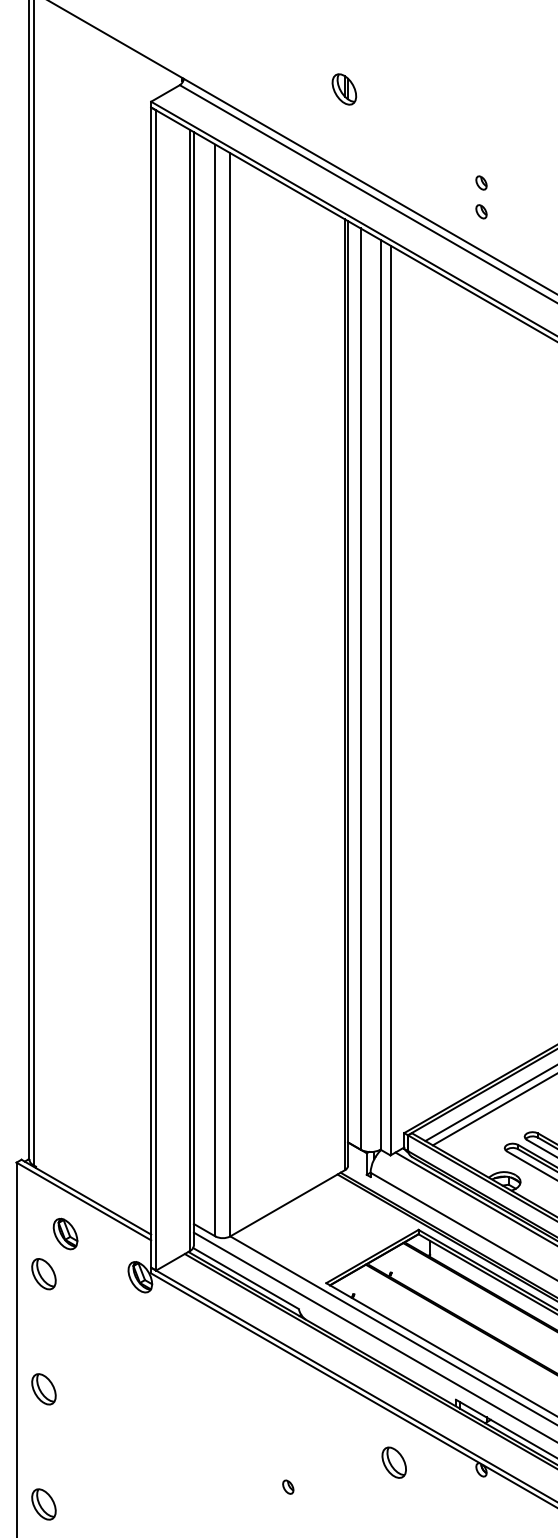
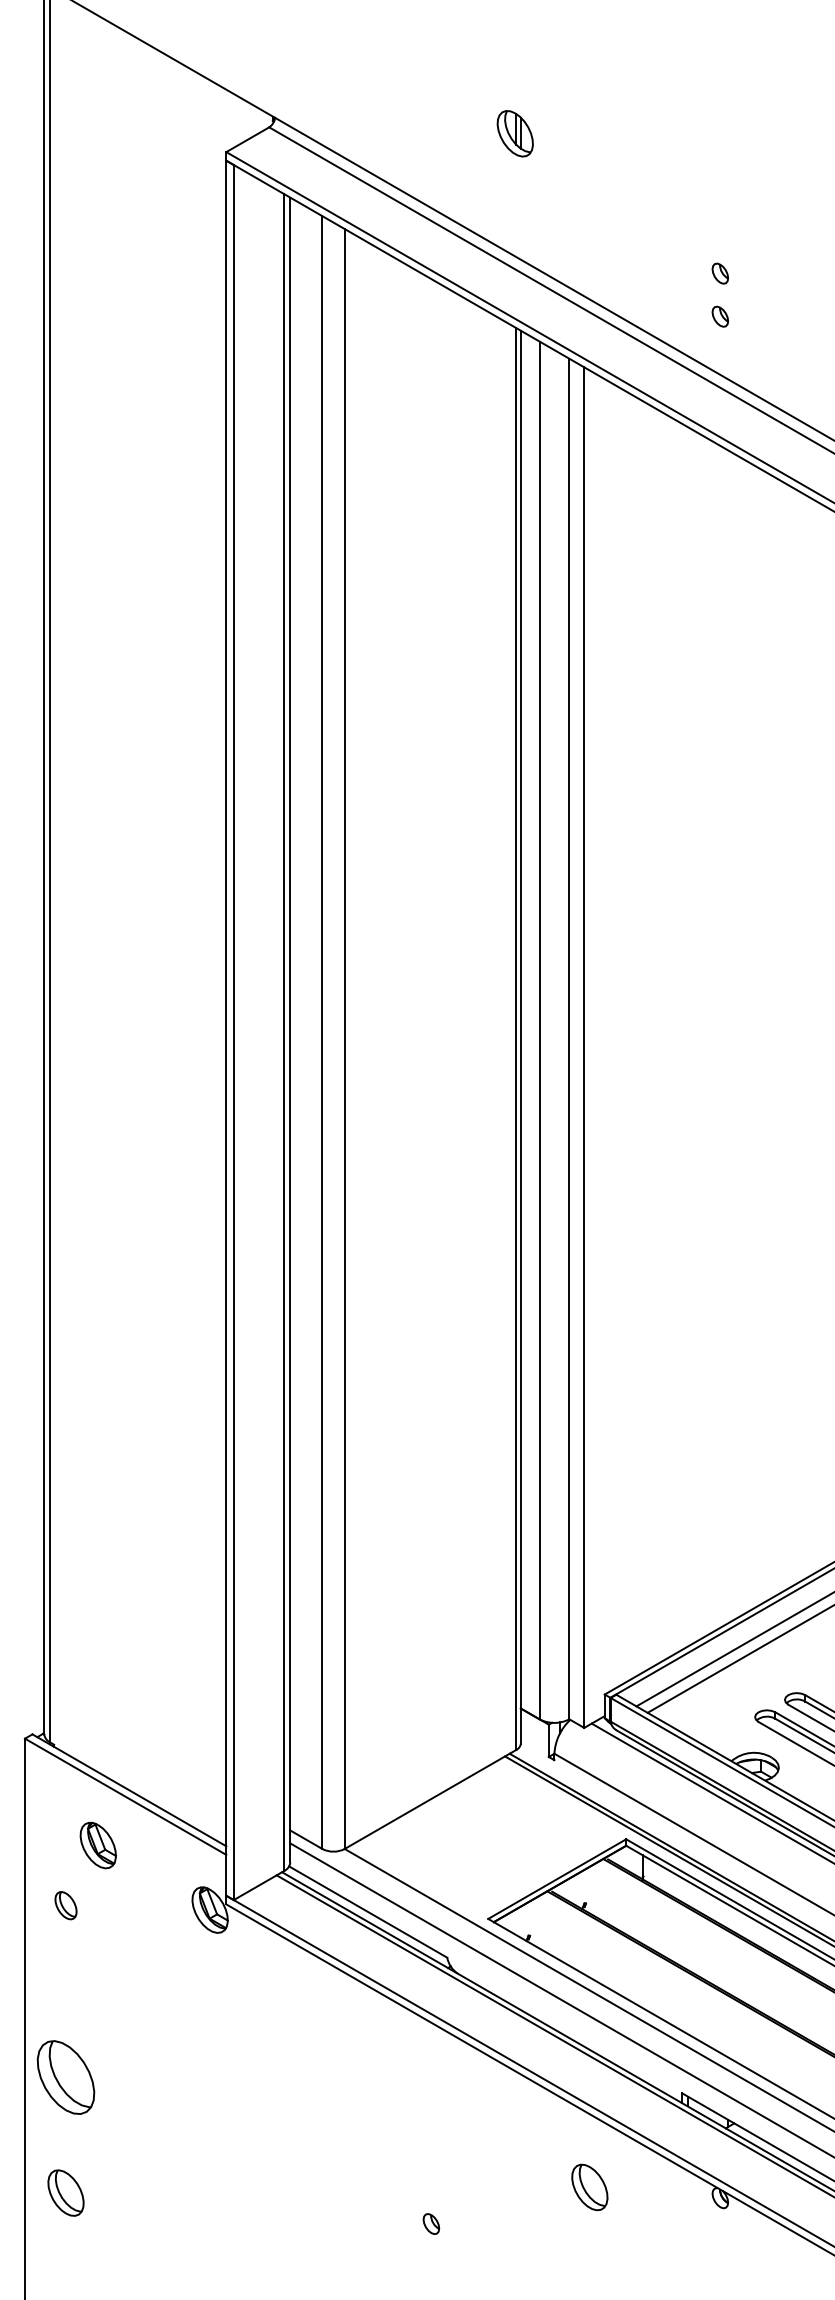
part: (43, 1274) -> (65, 1905), size x0.6
part: (43, 1389) -> (65, 2077), size x1.6
part: (43, 1504) -> (65, 2193), moved

